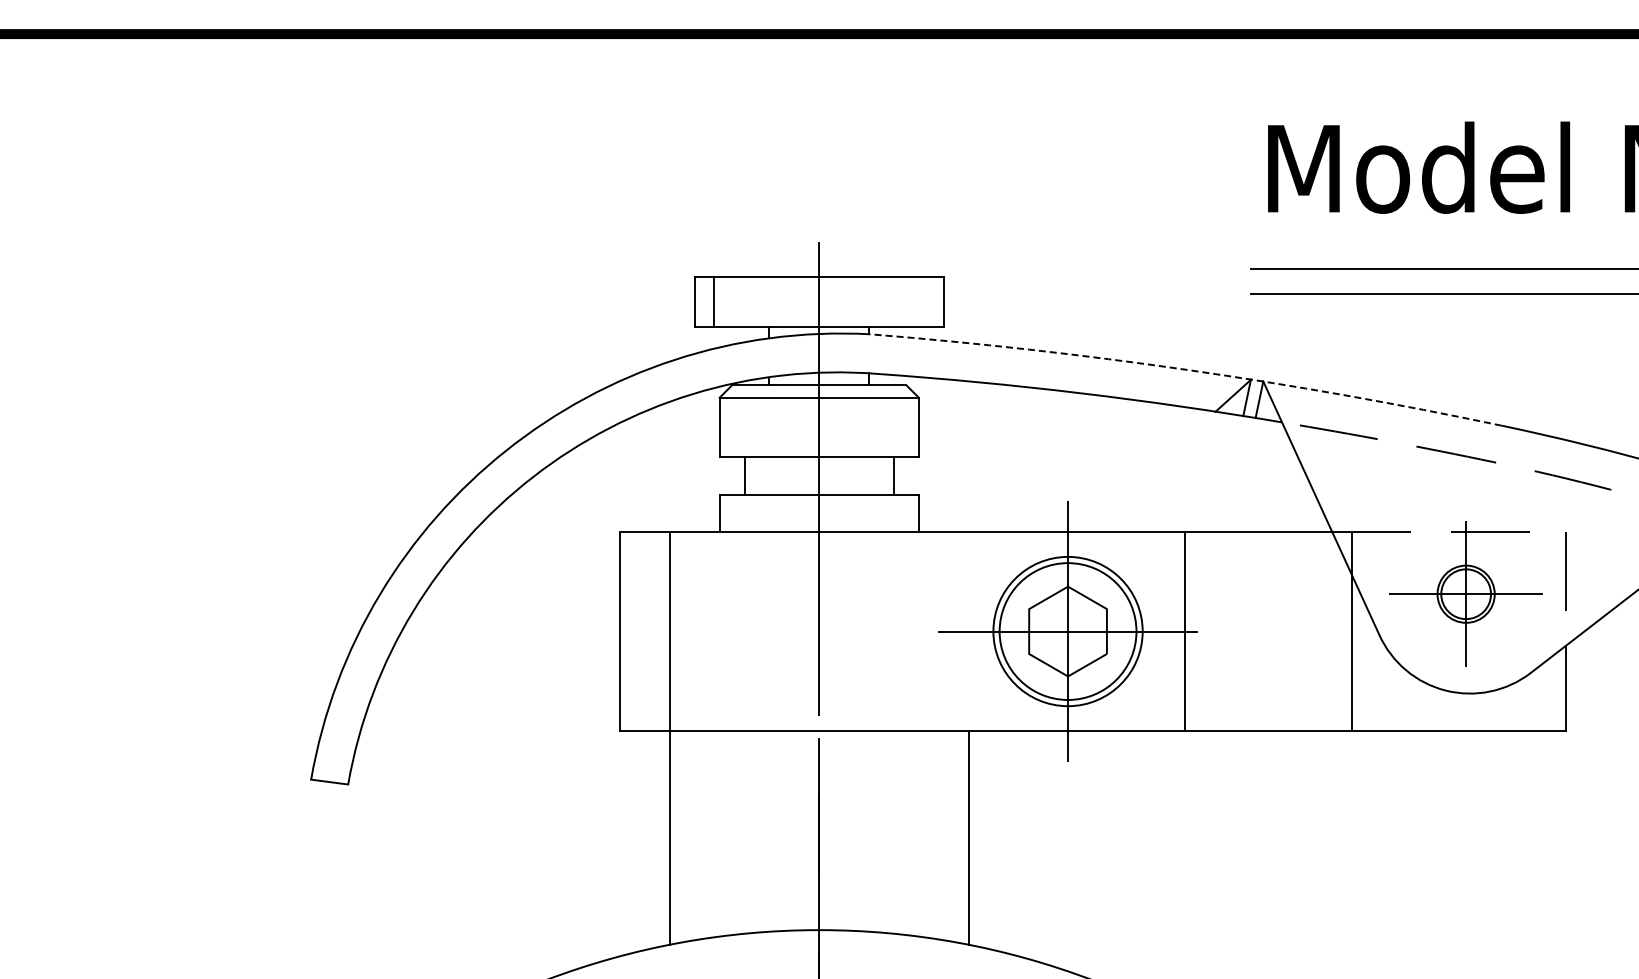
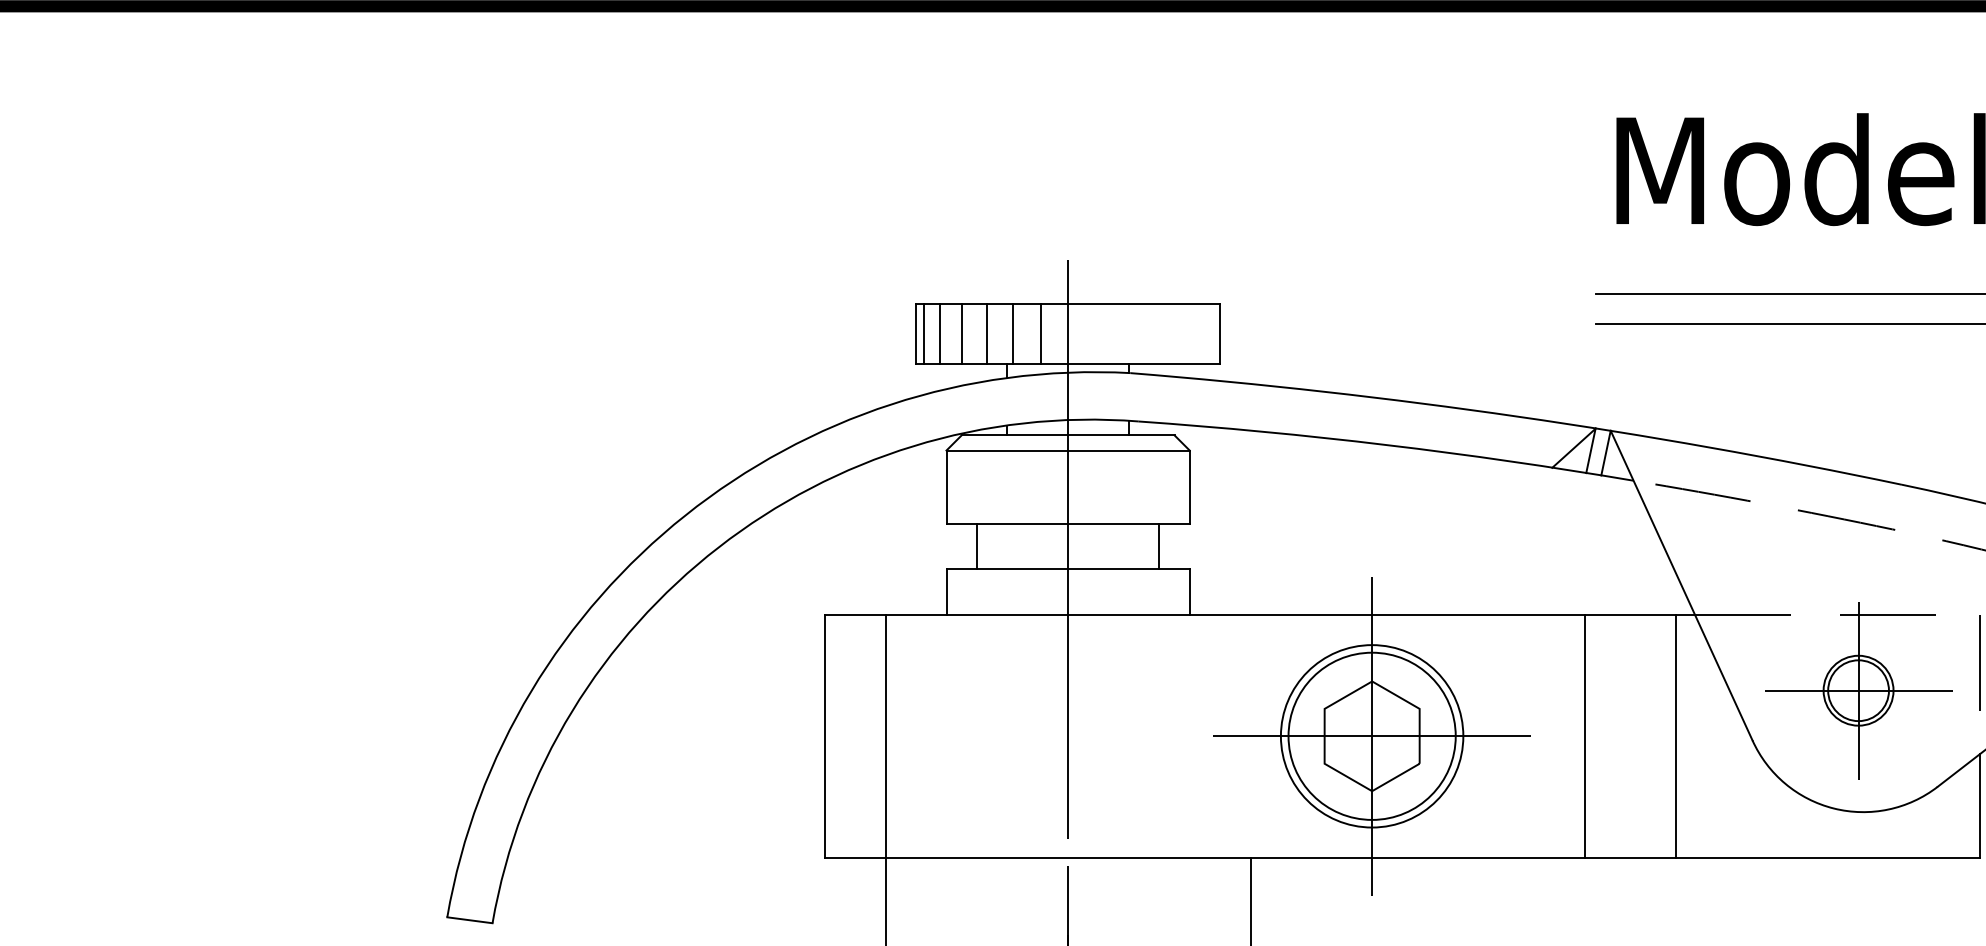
line: (701, 302) -> (924, 334), added
line: (732, 302) -> (962, 334), added
line: (753, 302) -> (987, 334), added
line: (774, 302) -> (1013, 334), added
line: (796, 302) -> (1040, 334), added
arc: (1187, 369) -> (1518, 416), dashed -> solid
line: (1185, 631) -> (1585, 736), moved
line: (1351, 631) -> (1675, 736), moved

